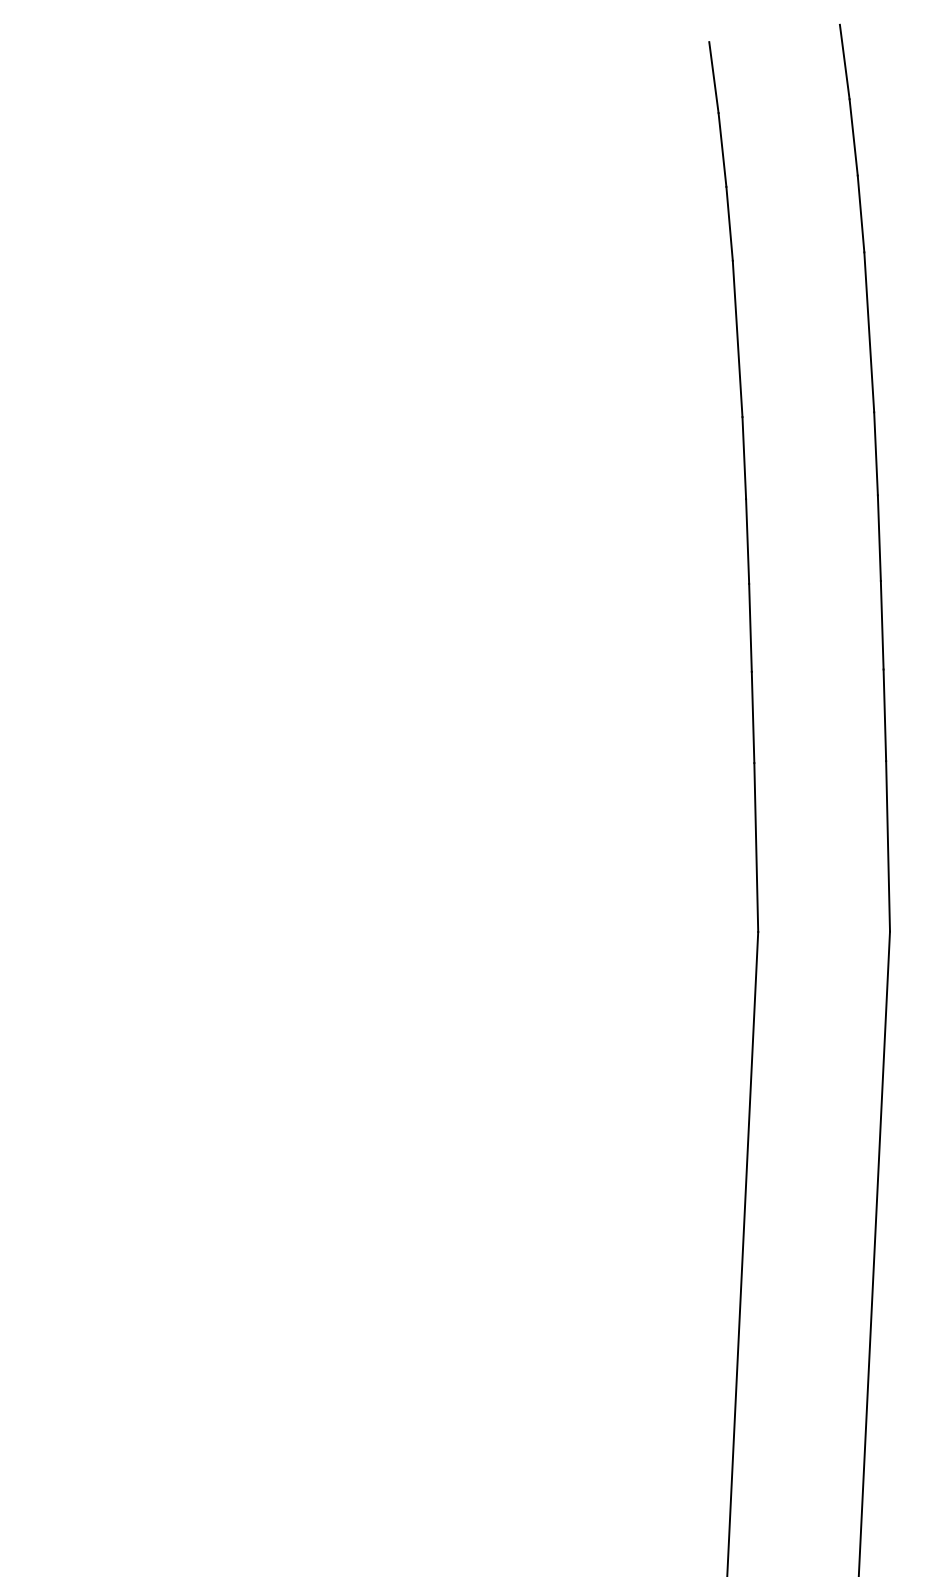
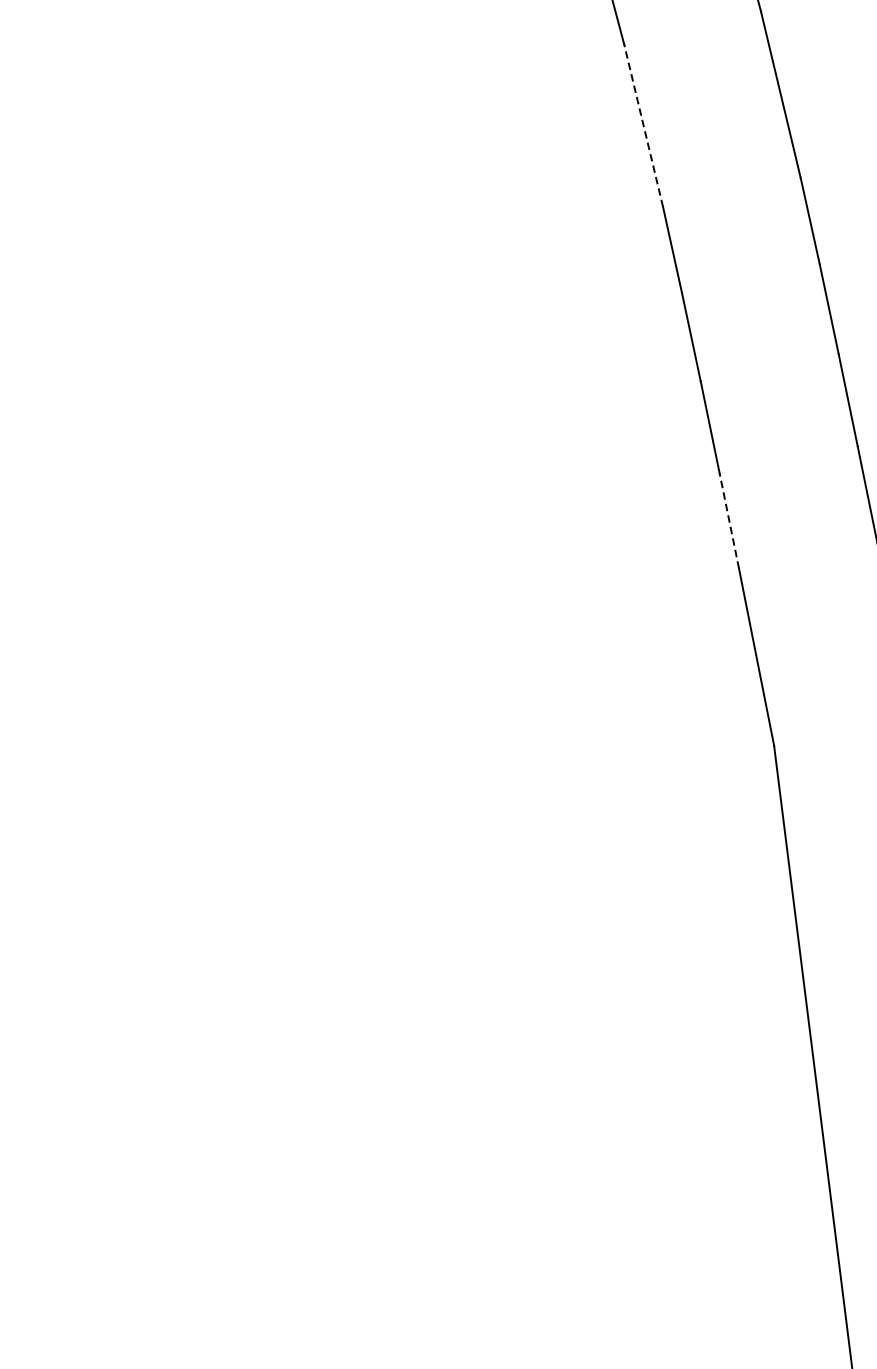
line: (737, 338) -> (643, 125), solid -> dashed
line: (753, 717) -> (729, 520), solid -> dashed

